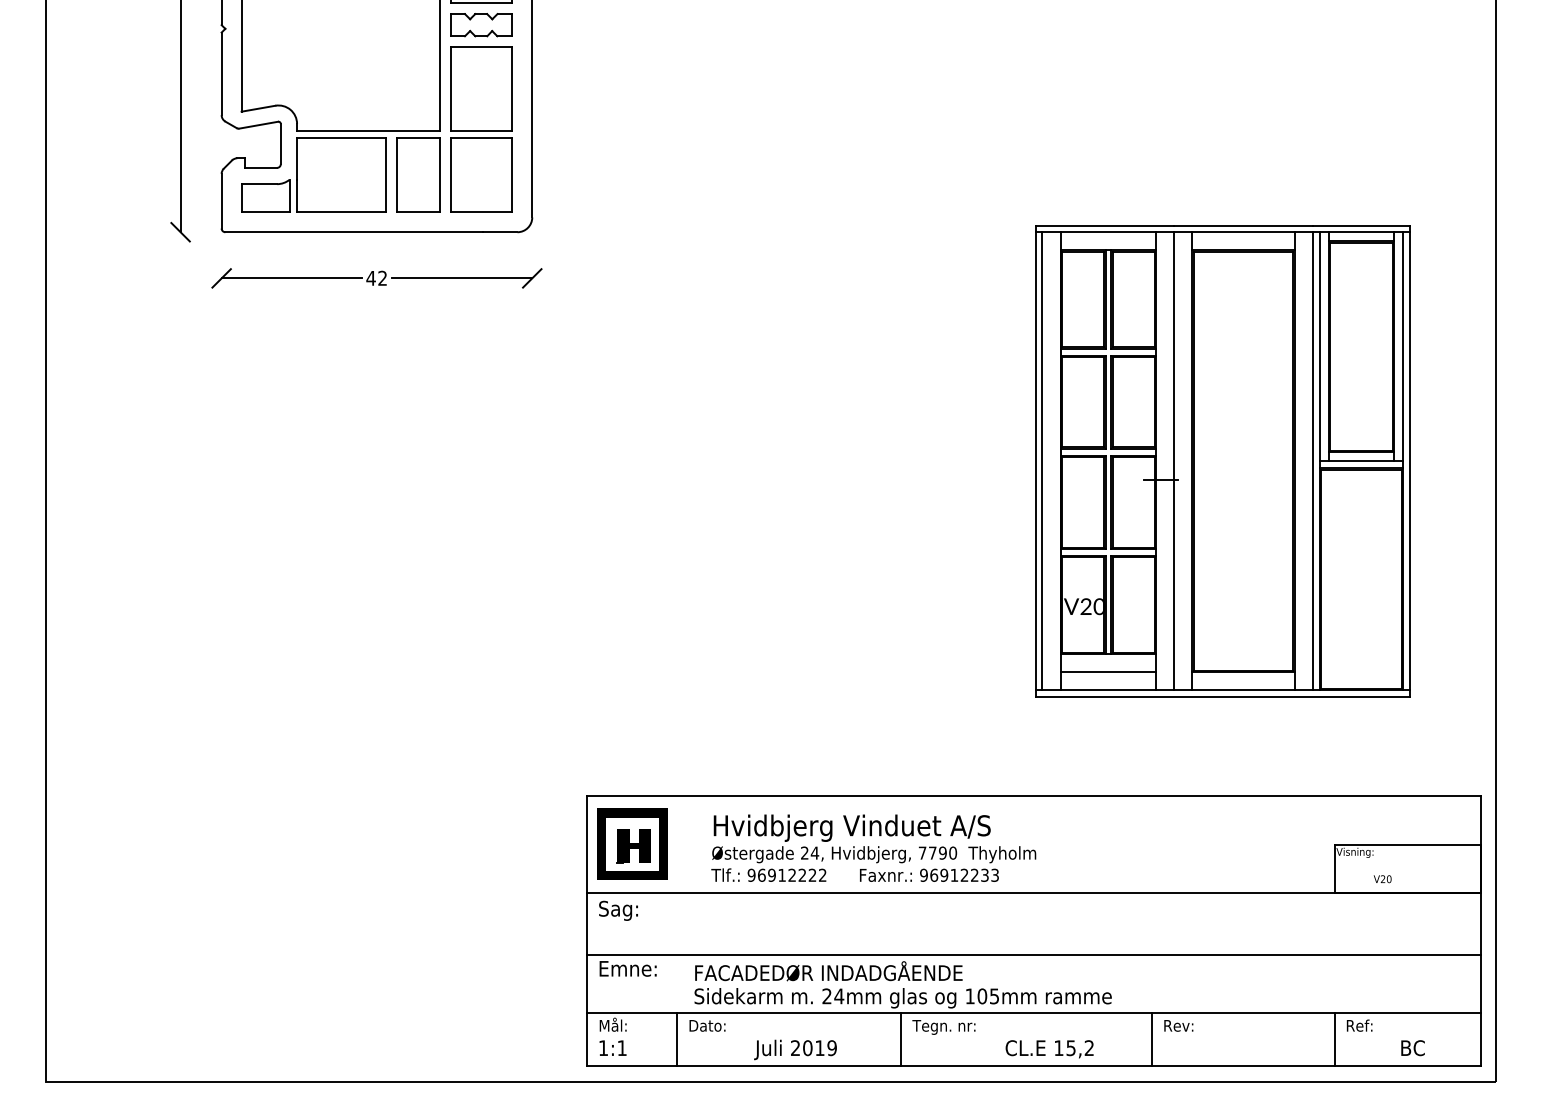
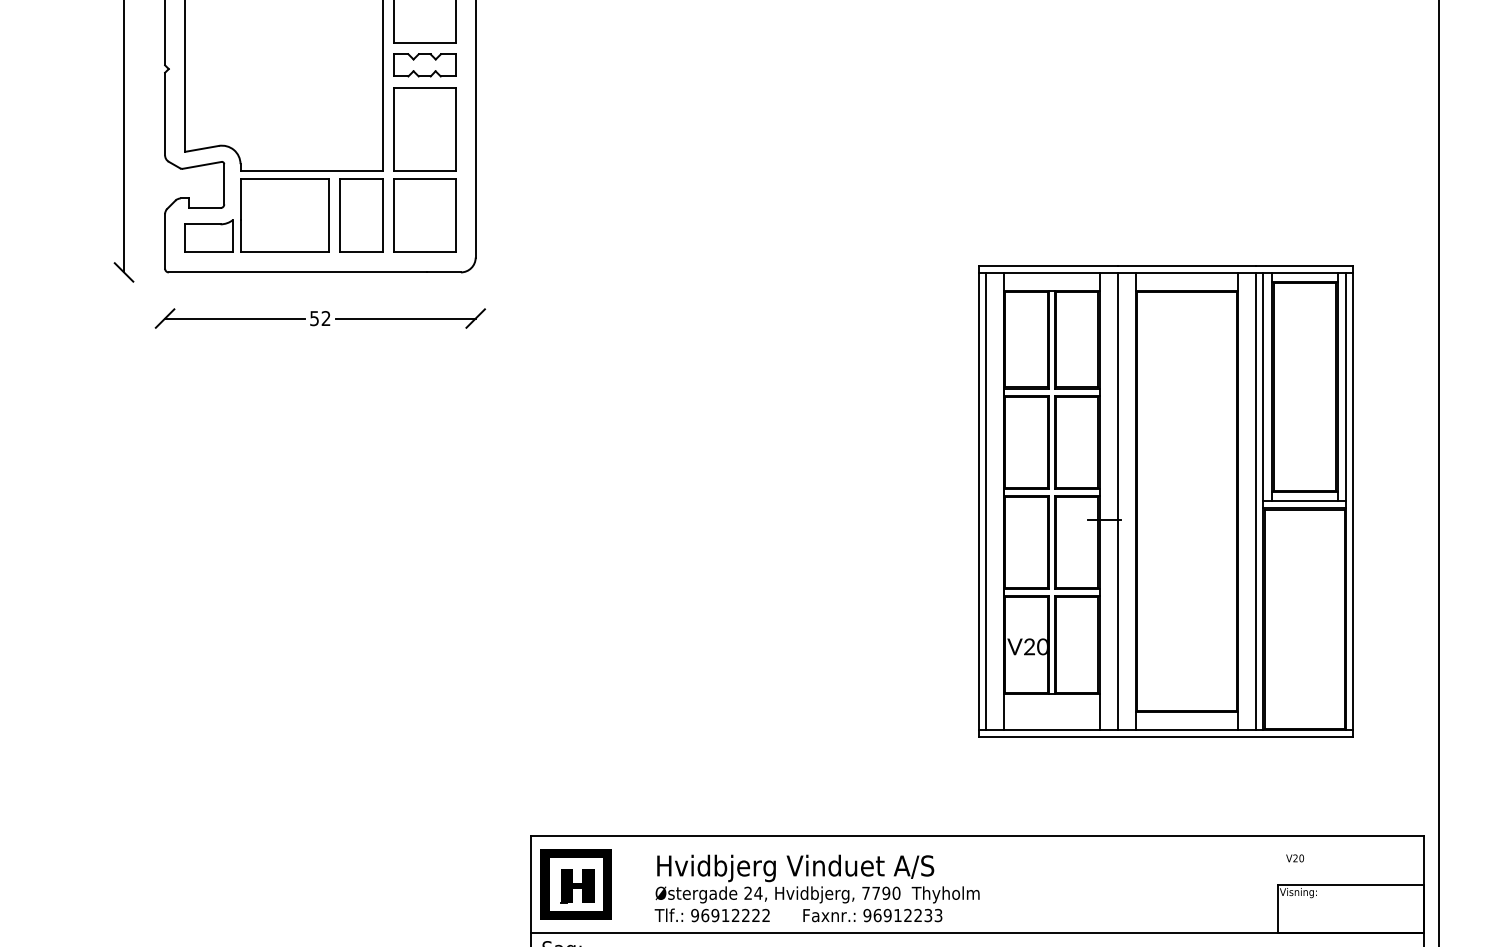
text: (370, 278) -> (313, 318), 42 -> 52
line: (1108, 671) -> (1051, 711), removed
text: (1382, 879) -> (1294, 858), moved

